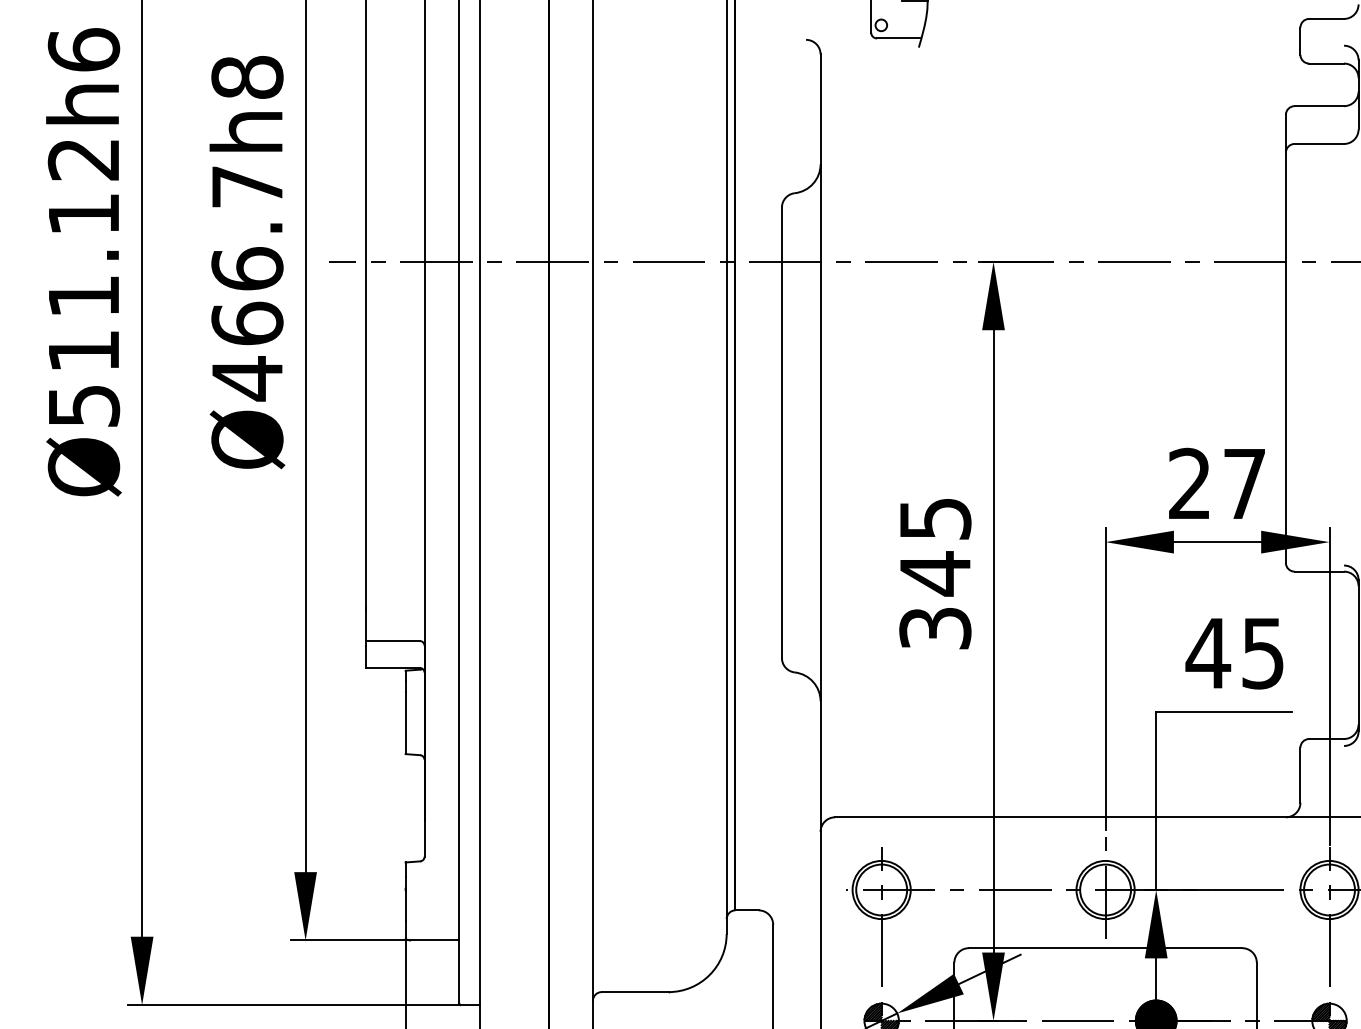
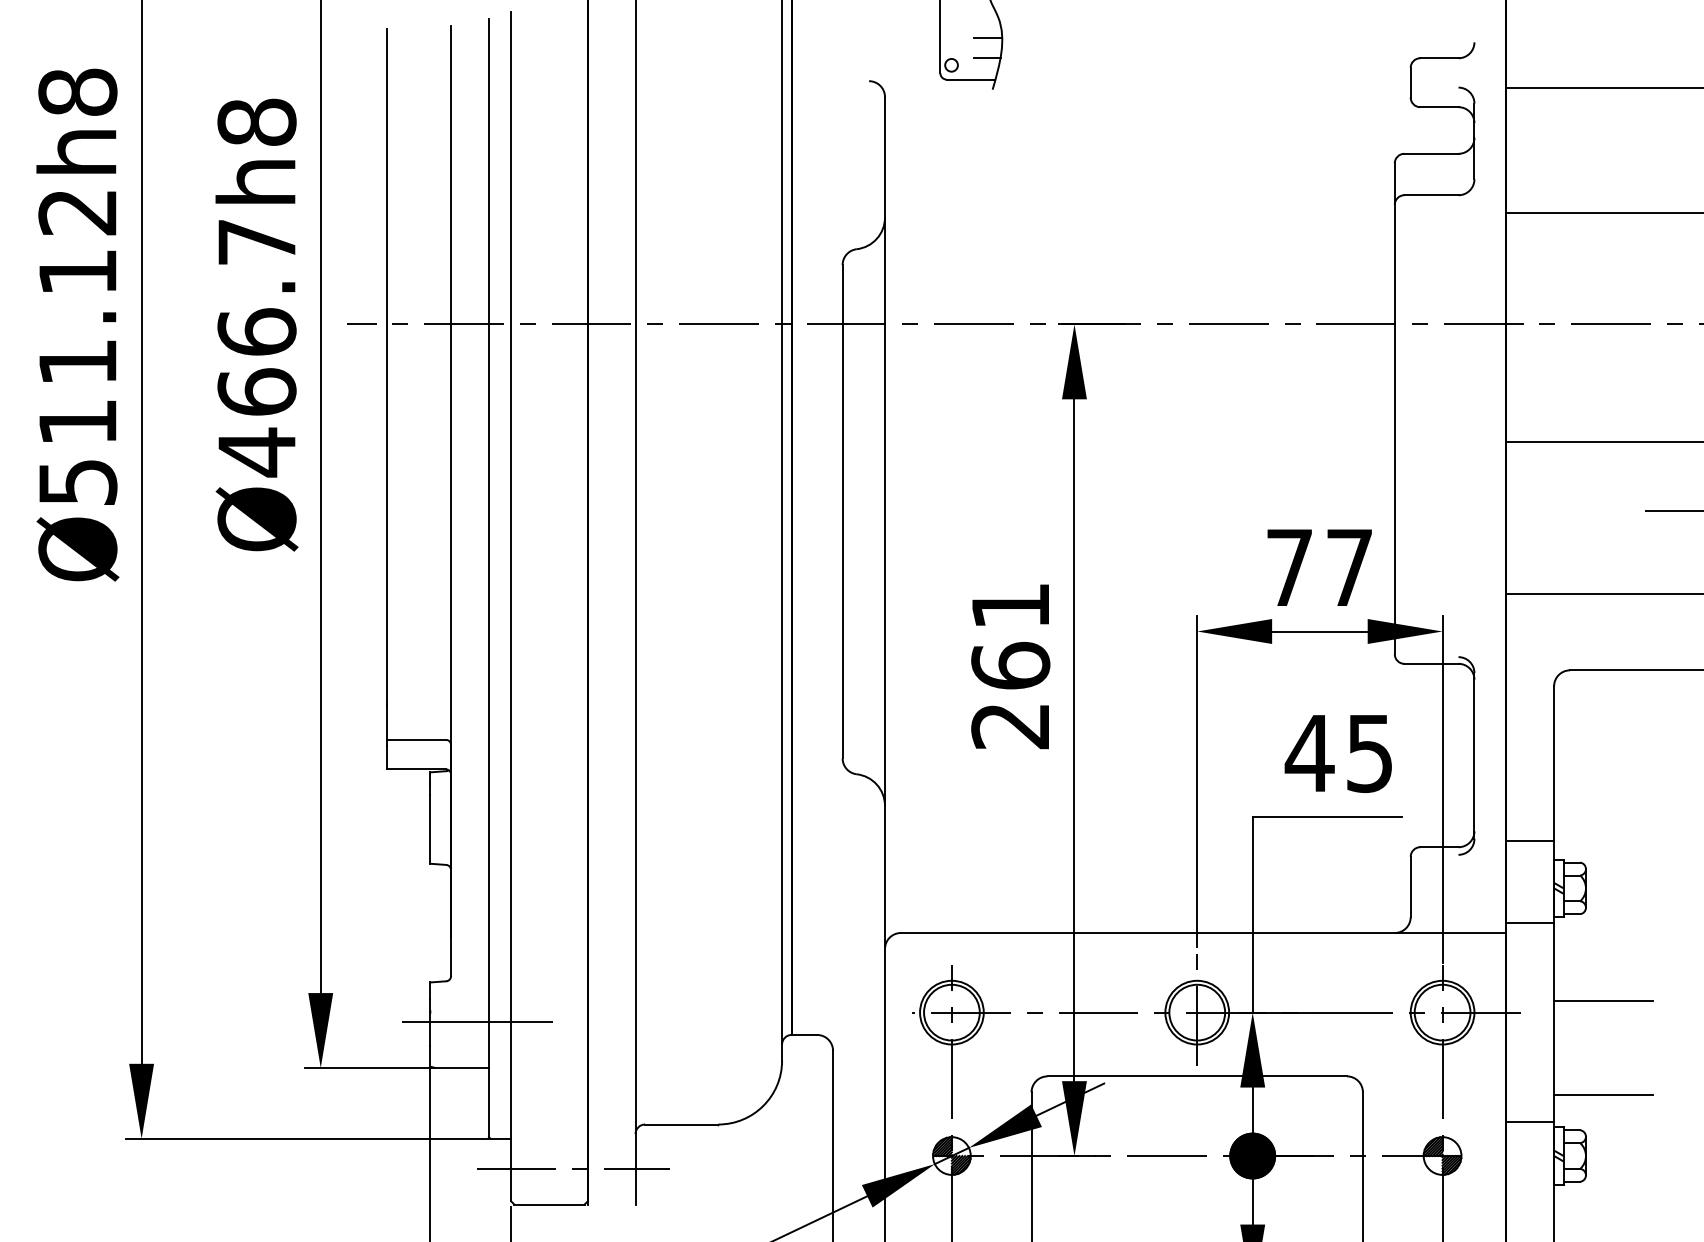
line: (913, 19) -> (986, 58), added
text: (83, 49) -> (77, 91), Ø511.12h6 -> Ø511.12h8
text: (1188, 482) -> (1288, 566), 27 -> 77
text: (935, 574) -> (1010, 666), 345 -> 261
line: (448, 899) -> (477, 1022), added

